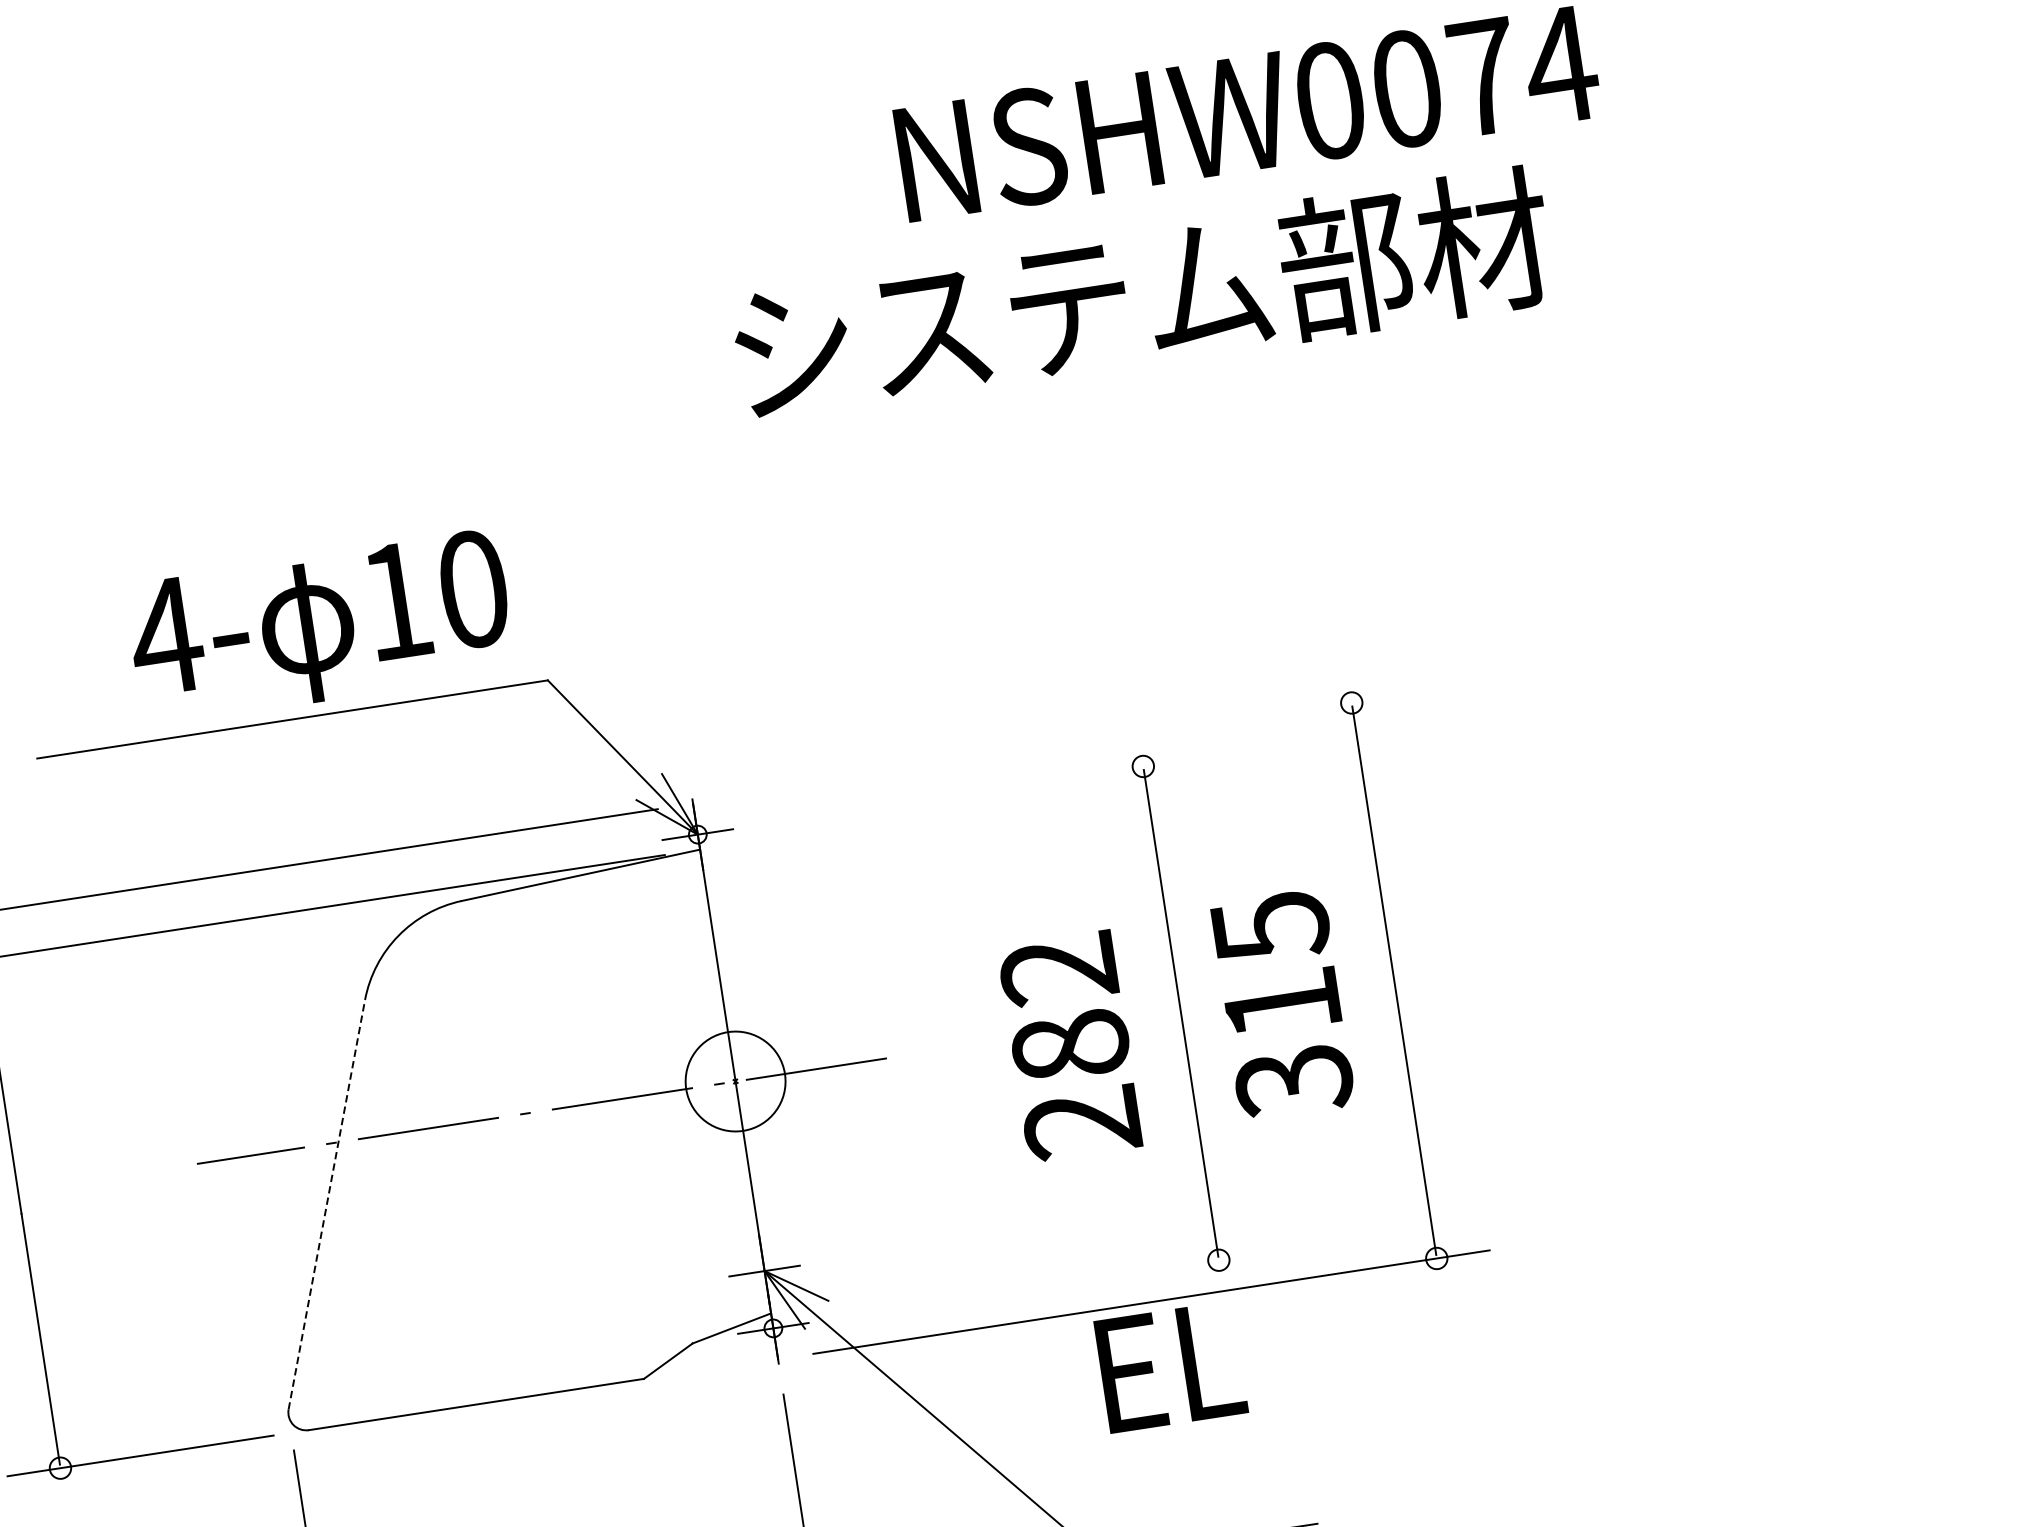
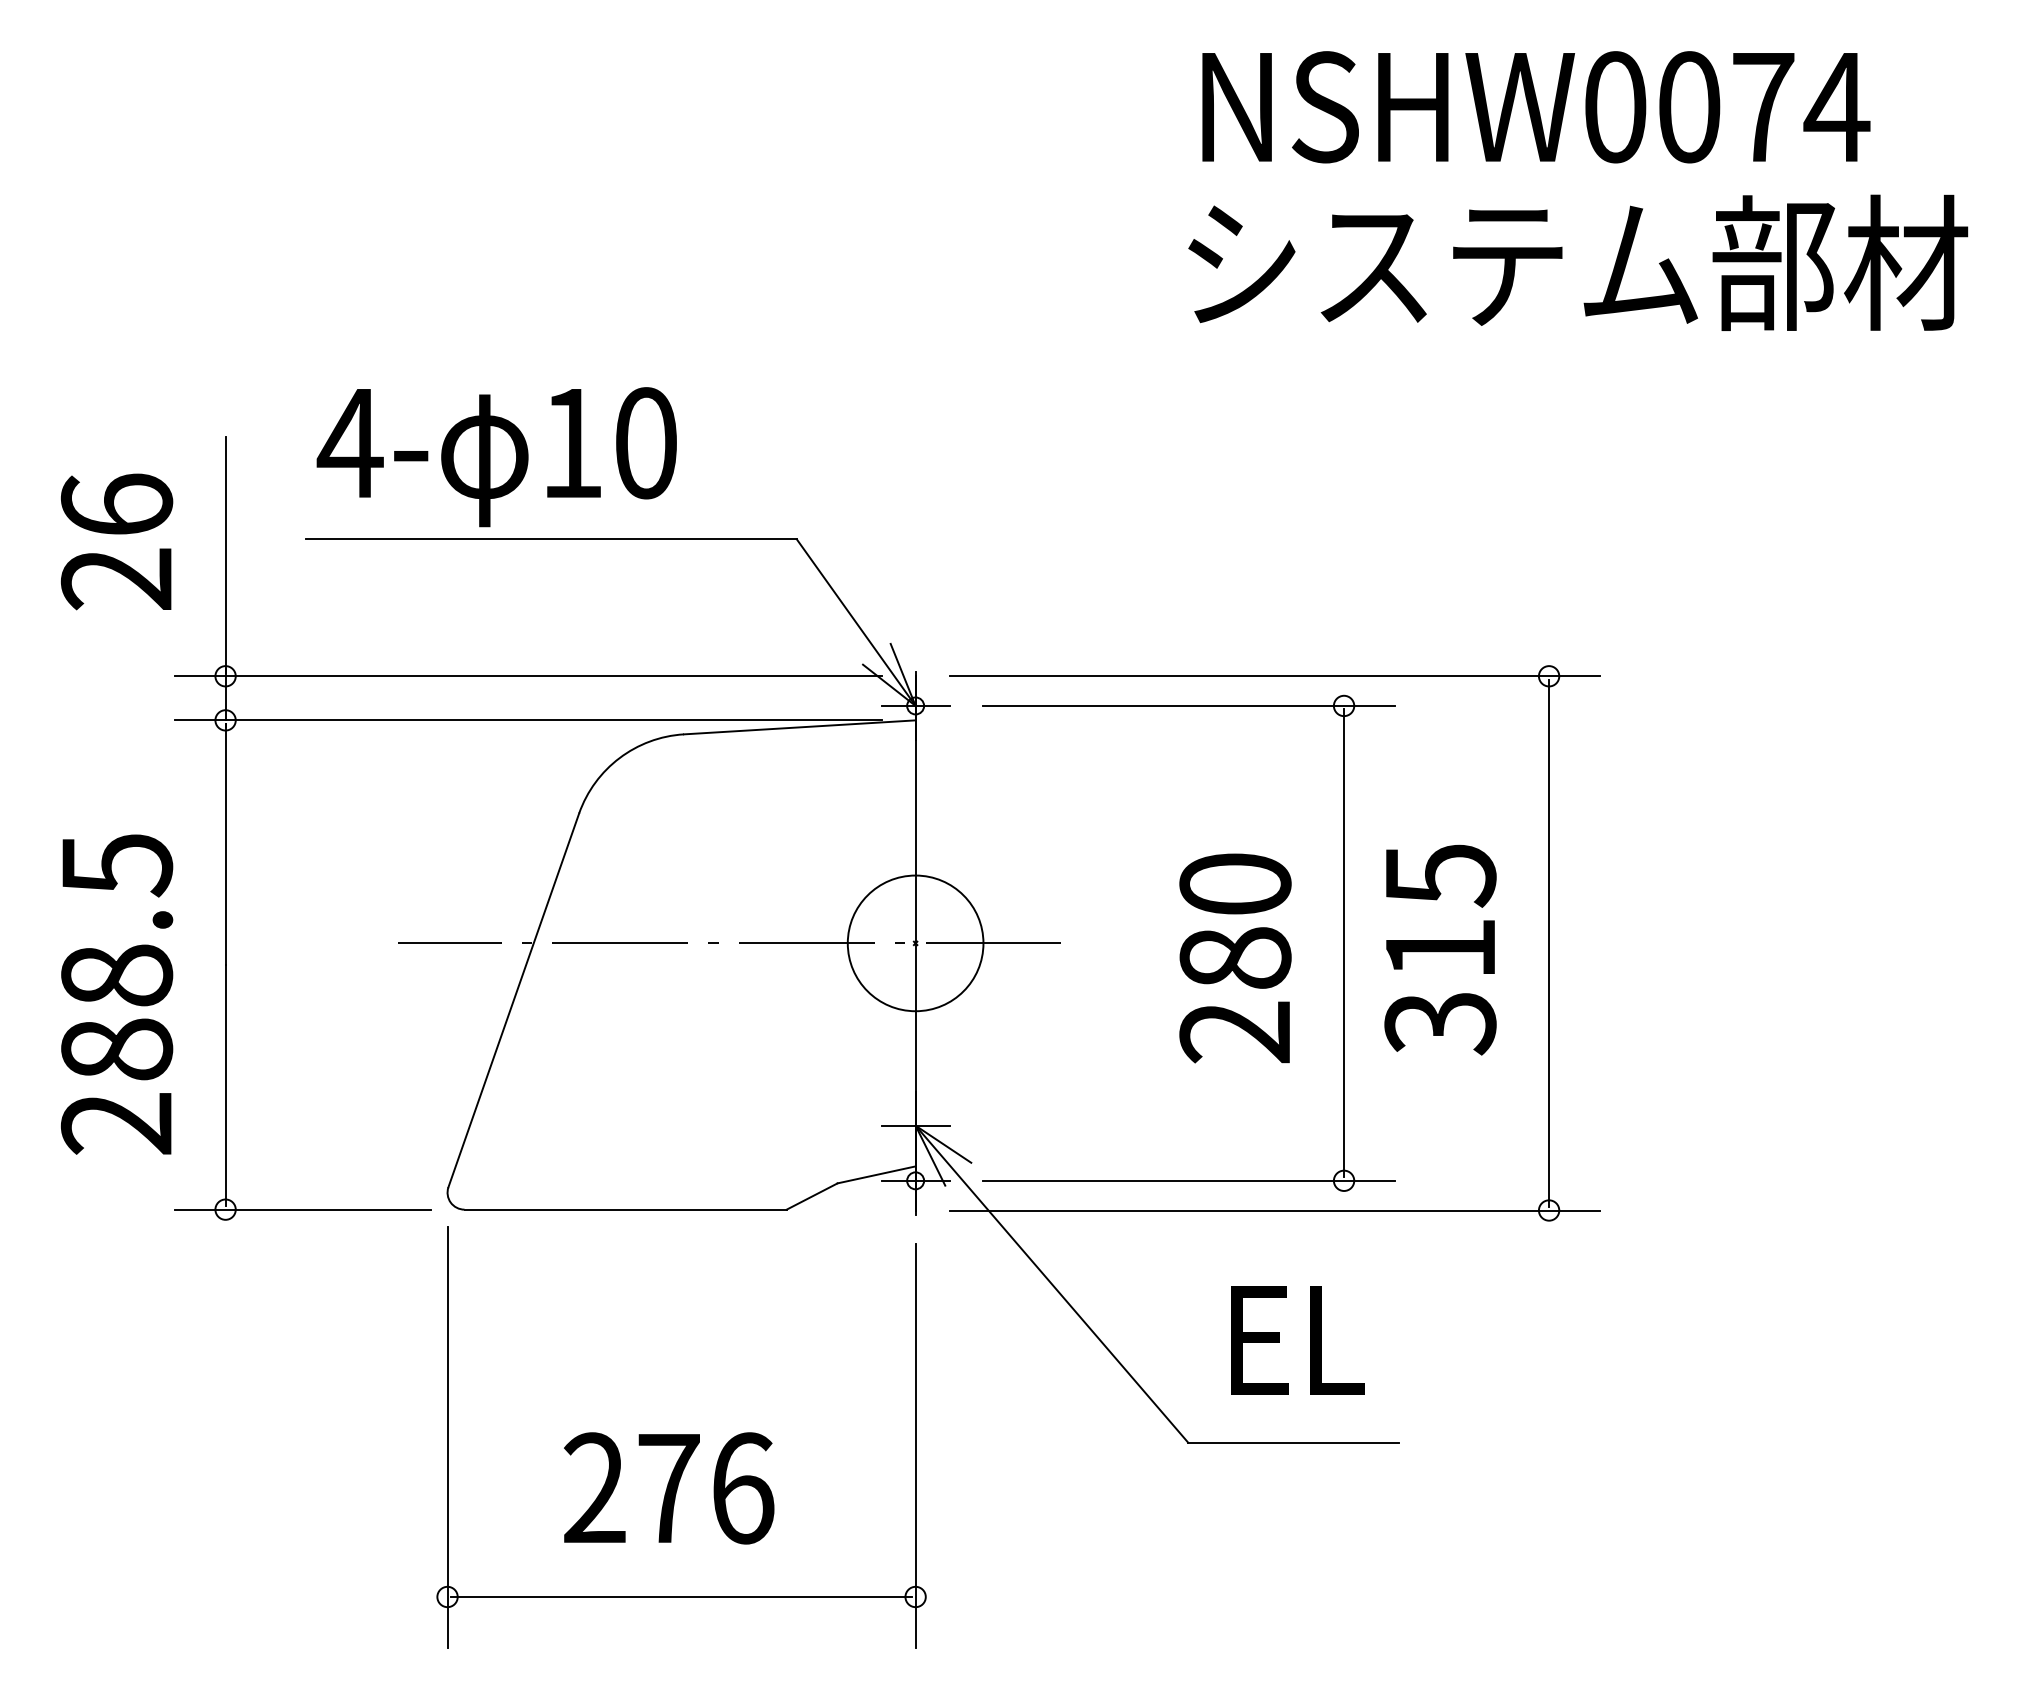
text: (1142, 294) -> (1578, 262), moved
text: (320, 628) -> (496, 457), moved
line: (1066, 746) -> (1274, 676), added
line: (981, 790) -> (1188, 705), added
text: (1058, 969) -> (1235, 884), 282 -> 280
circle: (735, 1081) -> (915, 943), size x1.43
line: (326, 1203) -> (513, 999), dashed -> solid
line: (1057, 1284) -> (1188, 1180), added
text: (1170, 1367) -> (1297, 1340), moved

